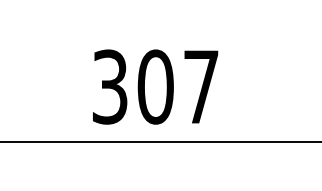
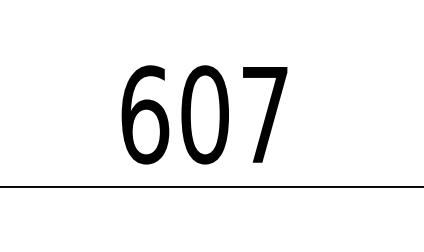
text: (110, 86) -> (145, 114), 307 -> 607

